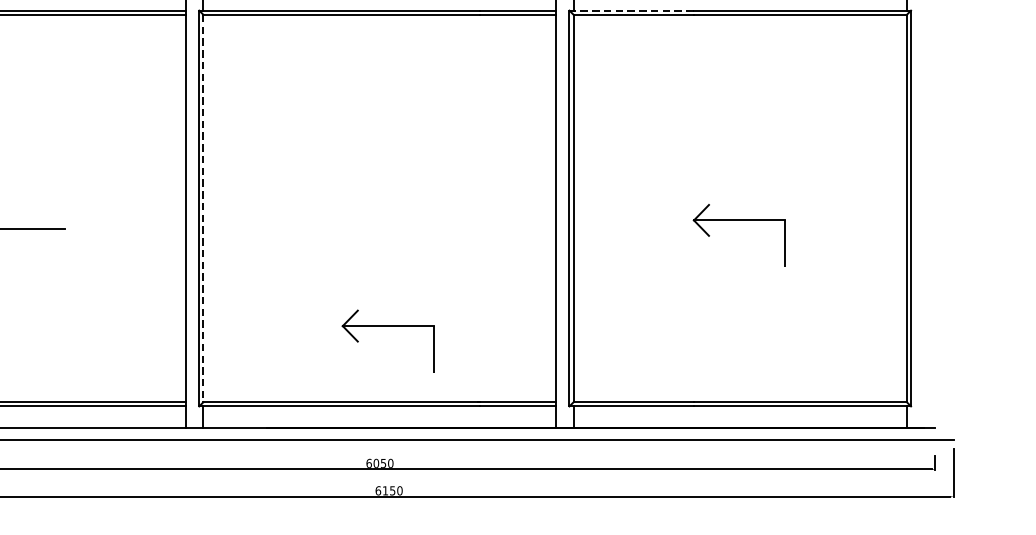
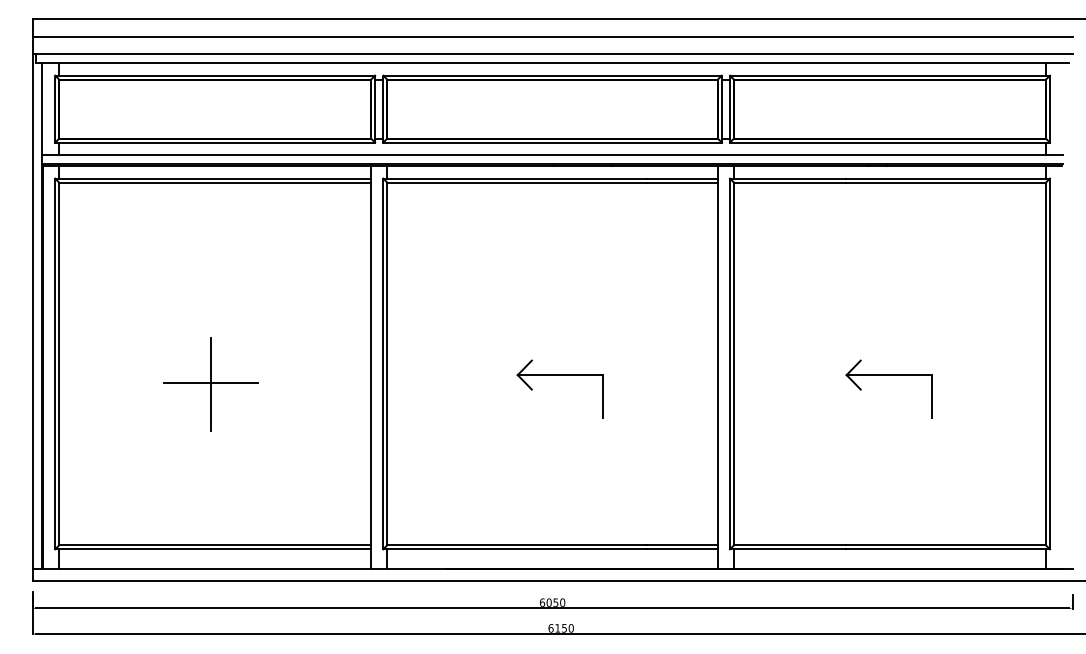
line: (630, 10) -> (787, 178), dashed -> solid
line: (203, 209) -> (387, 364), dashed -> solid
line: (14, 229) -> (210, 383), added
part: (387, 326) -> (559, 375), moved

